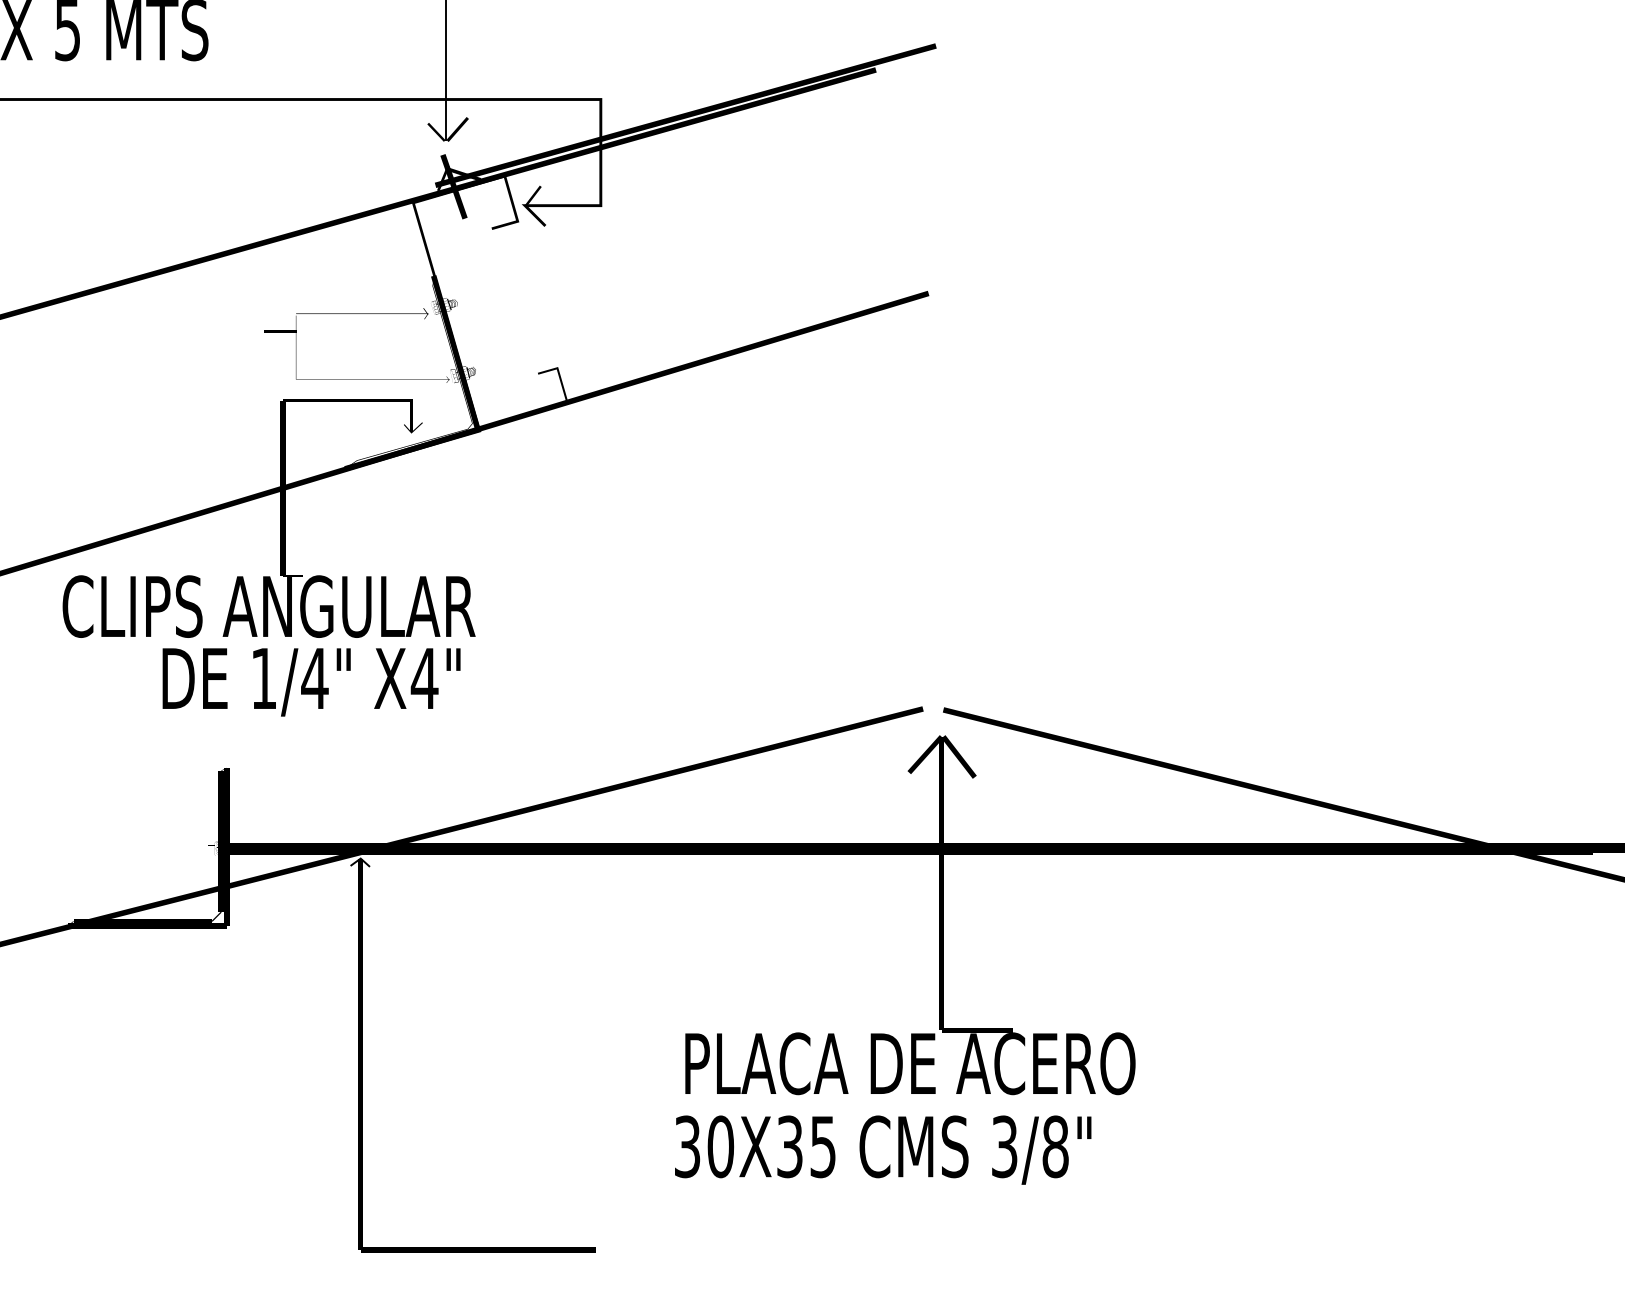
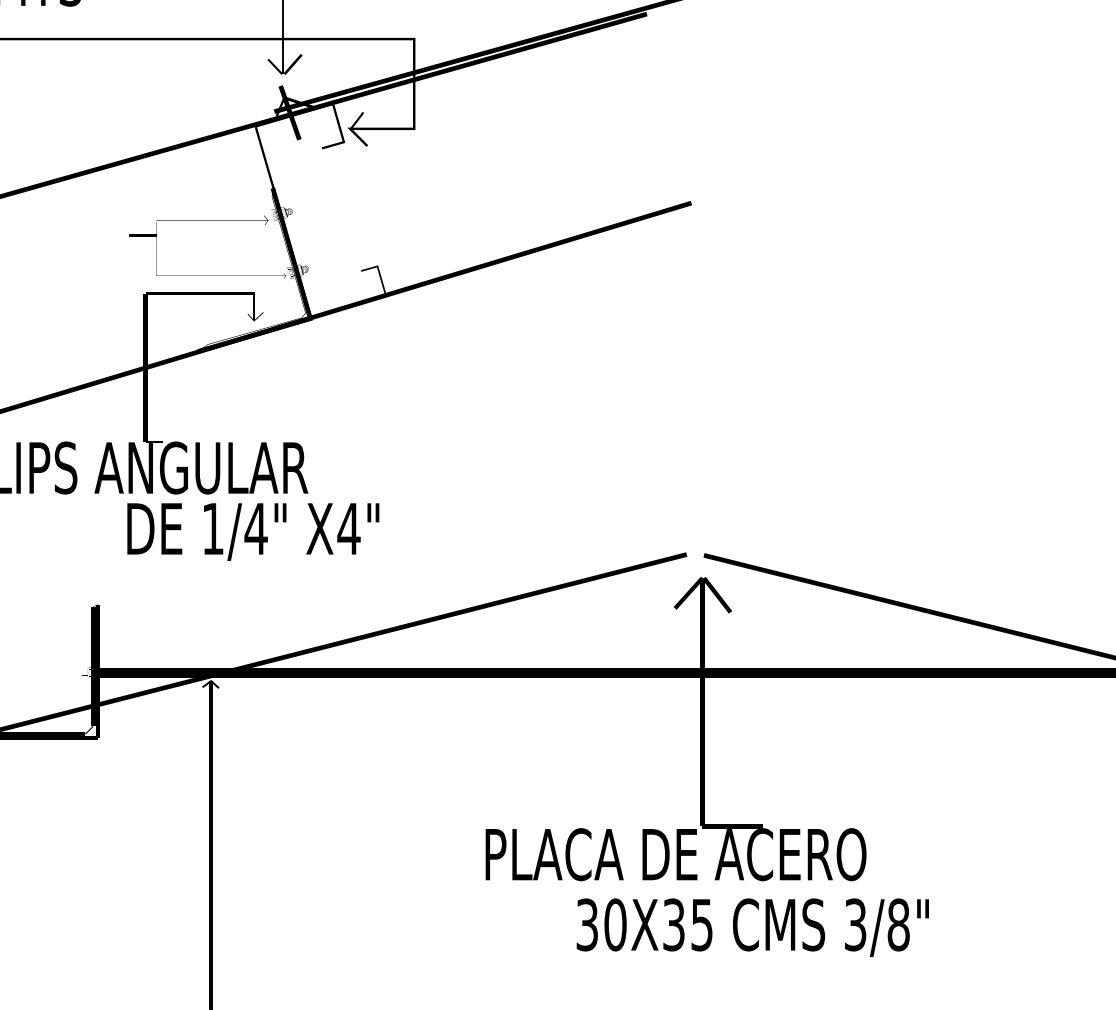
text: (311, 682) -> (253, 532), moved
text: (883, 1149) -> (753, 927), moved

